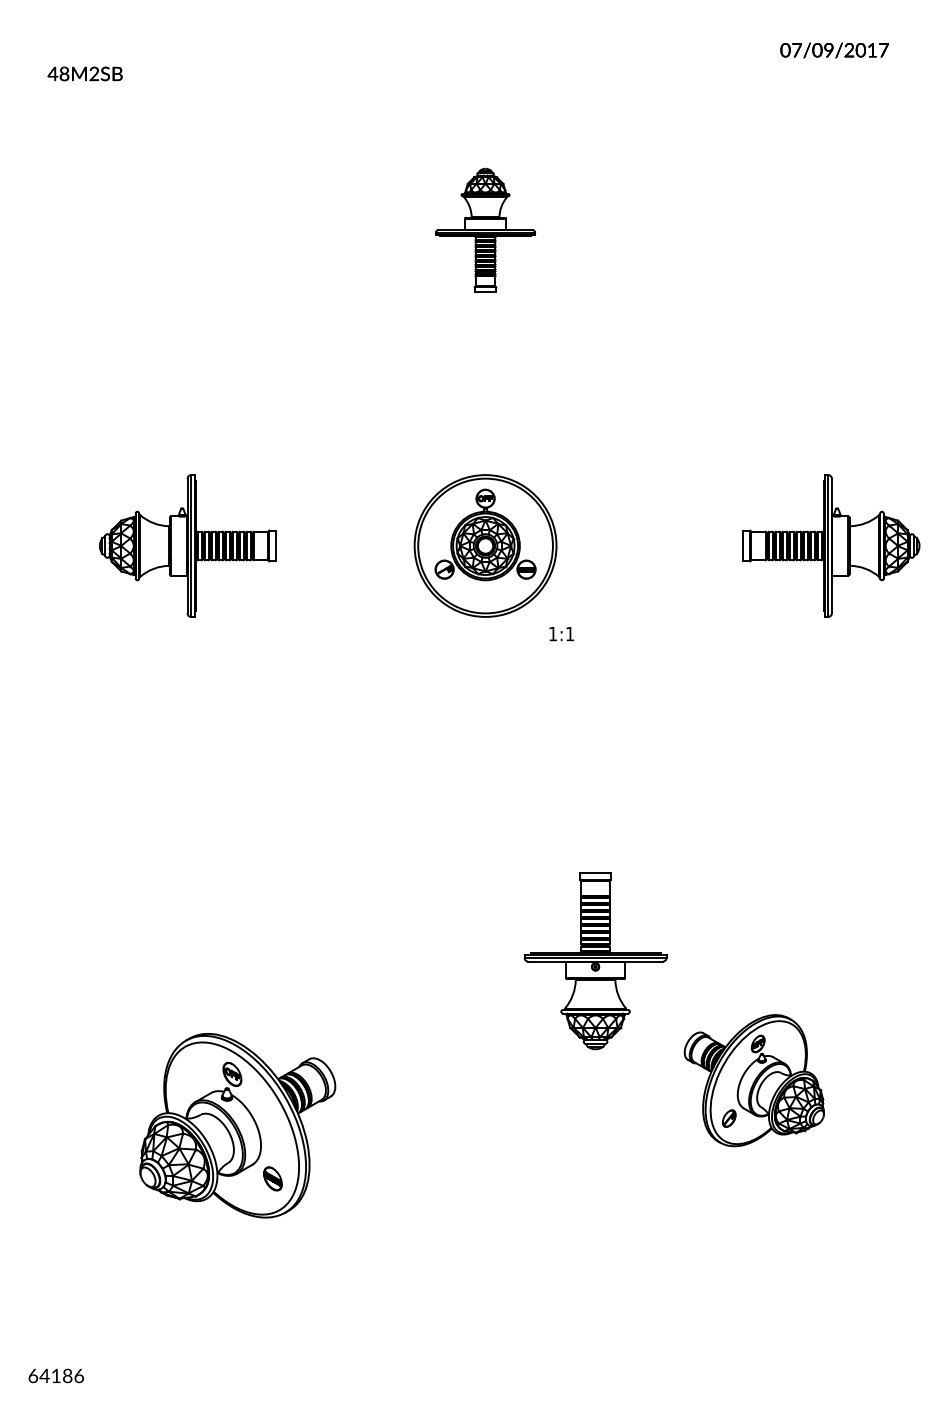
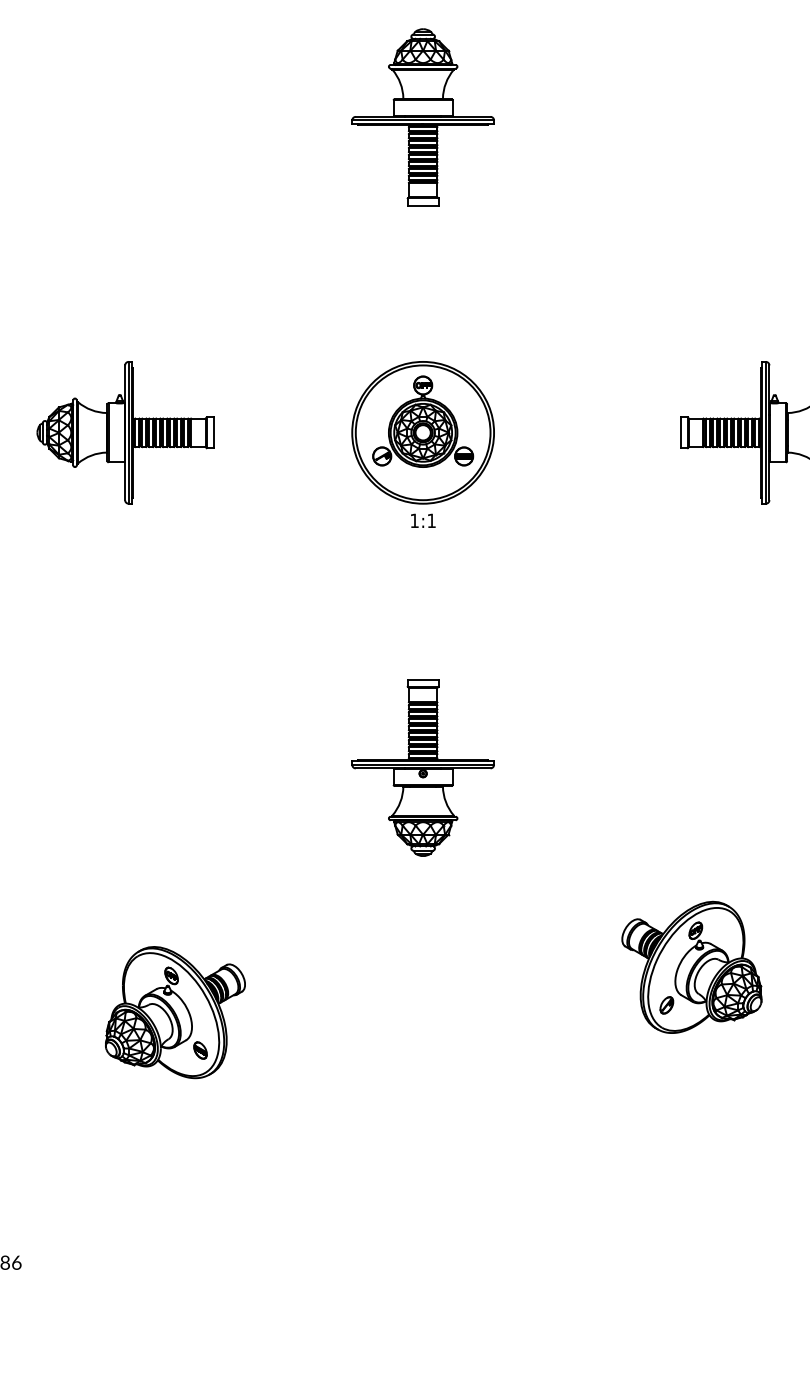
part: (485, 230) -> (423, 117), size x1.43
text: (561, 634) -> (423, 521), moved
part: (595, 961) -> (423, 768), moved
part: (237, 1125) -> (175, 1012), size x0.71

